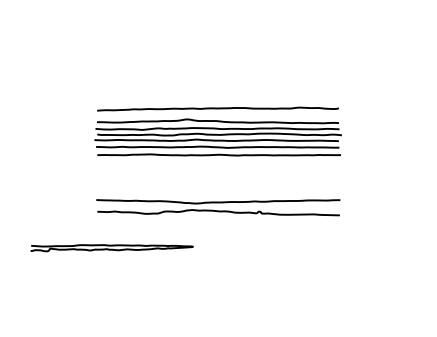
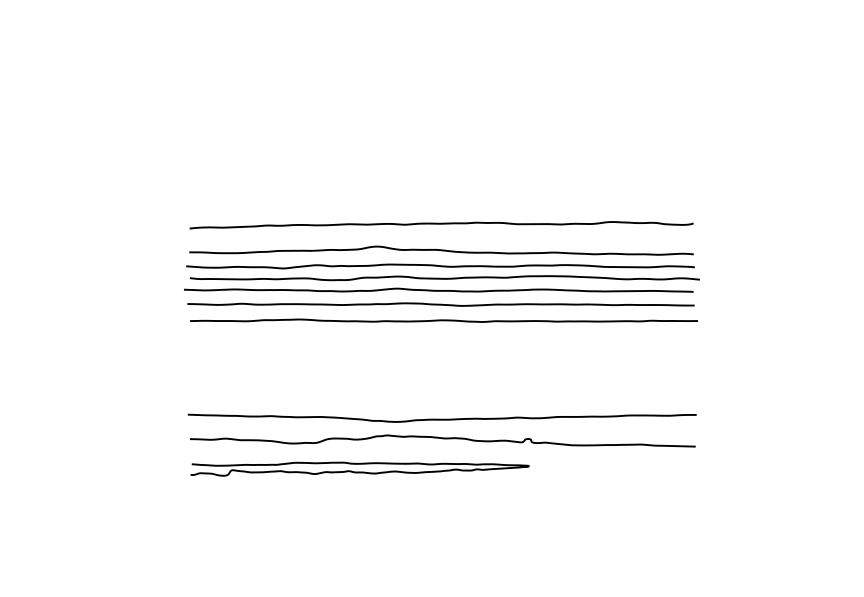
curve: (111, 248) -> (359, 469), moved

